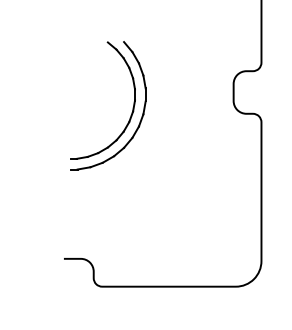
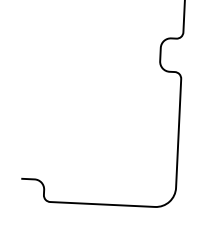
part: (131, 112) -> (79, 66), removed

